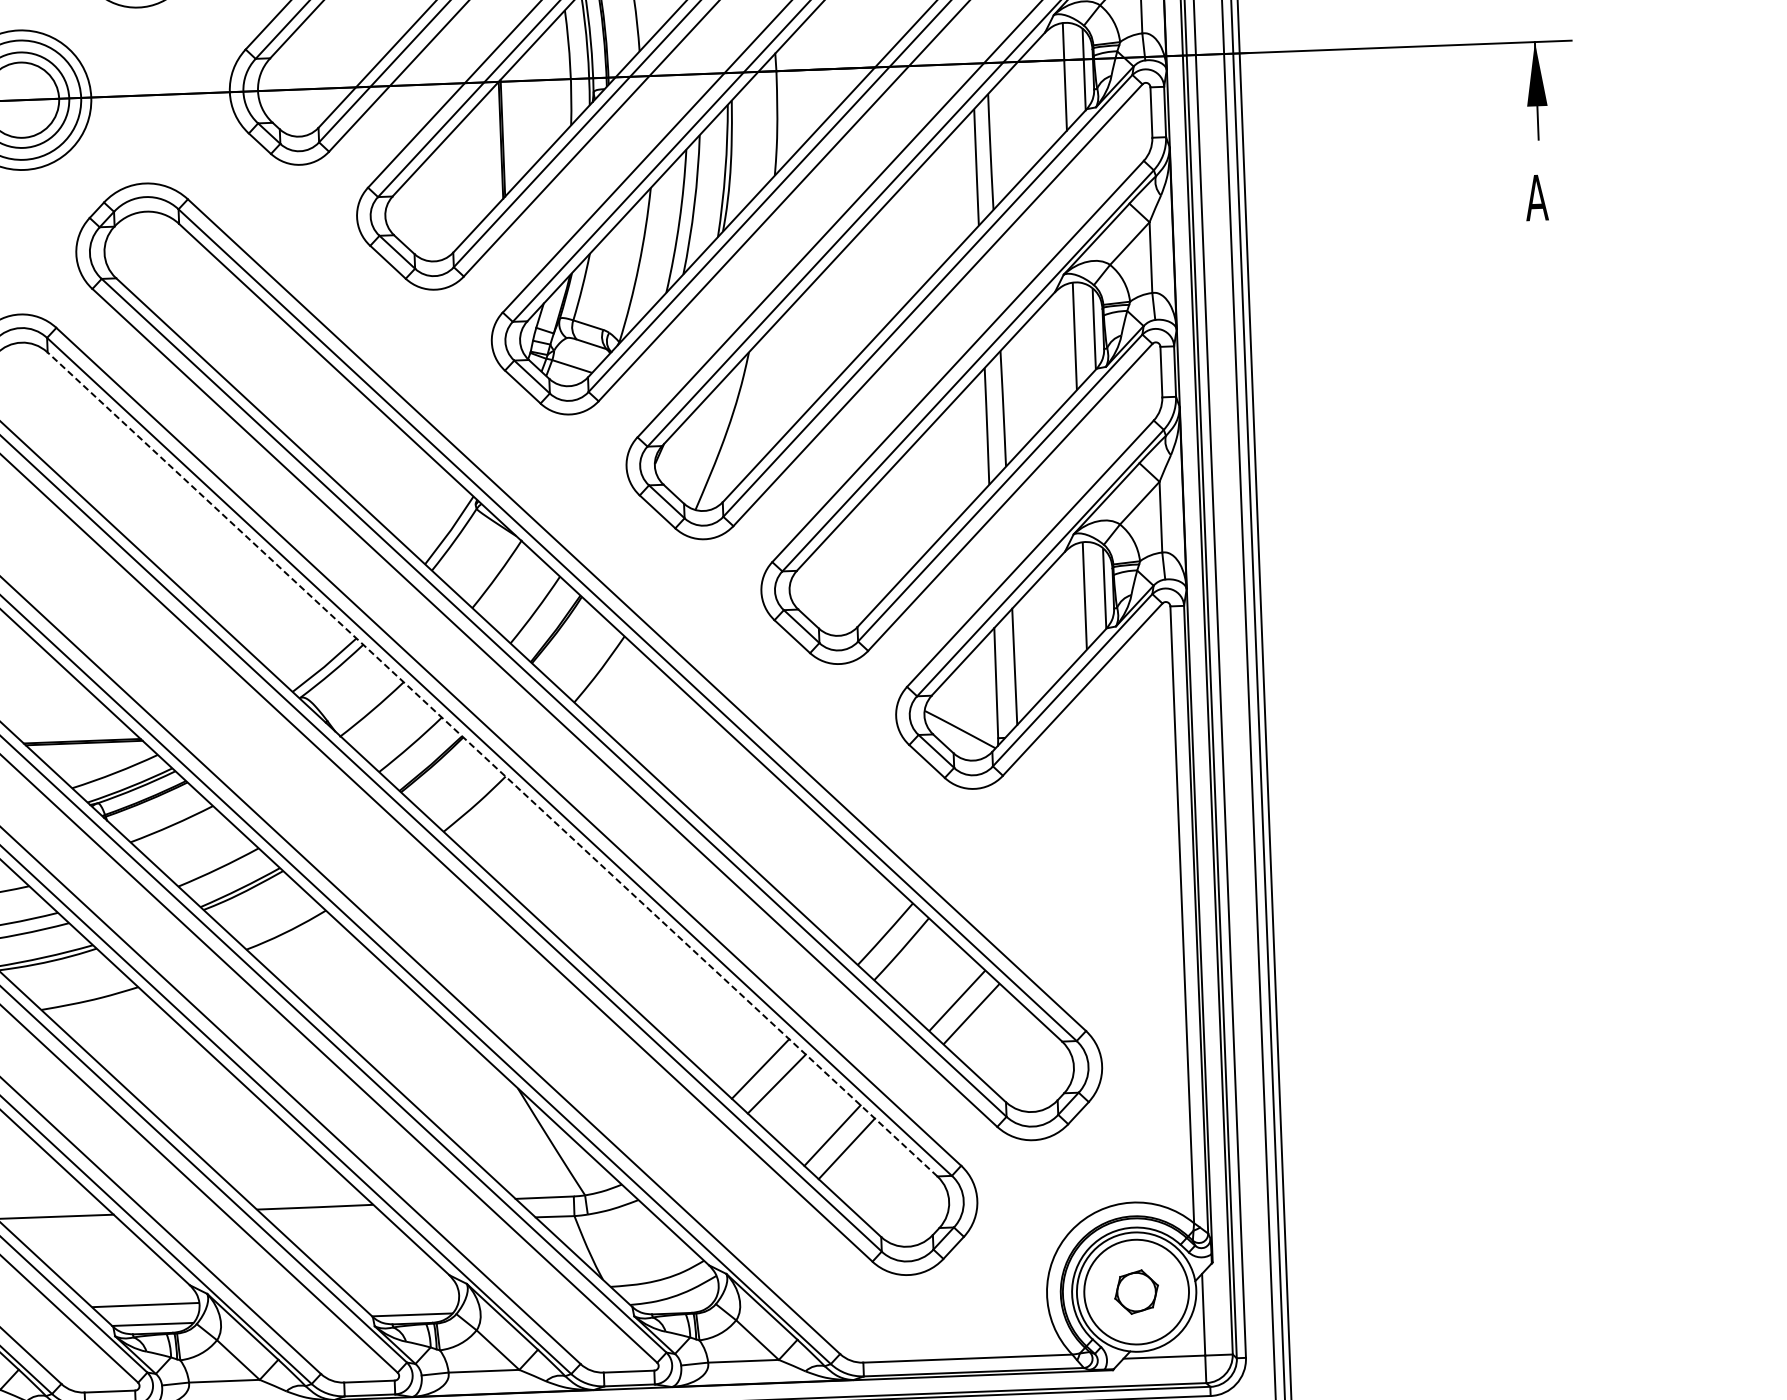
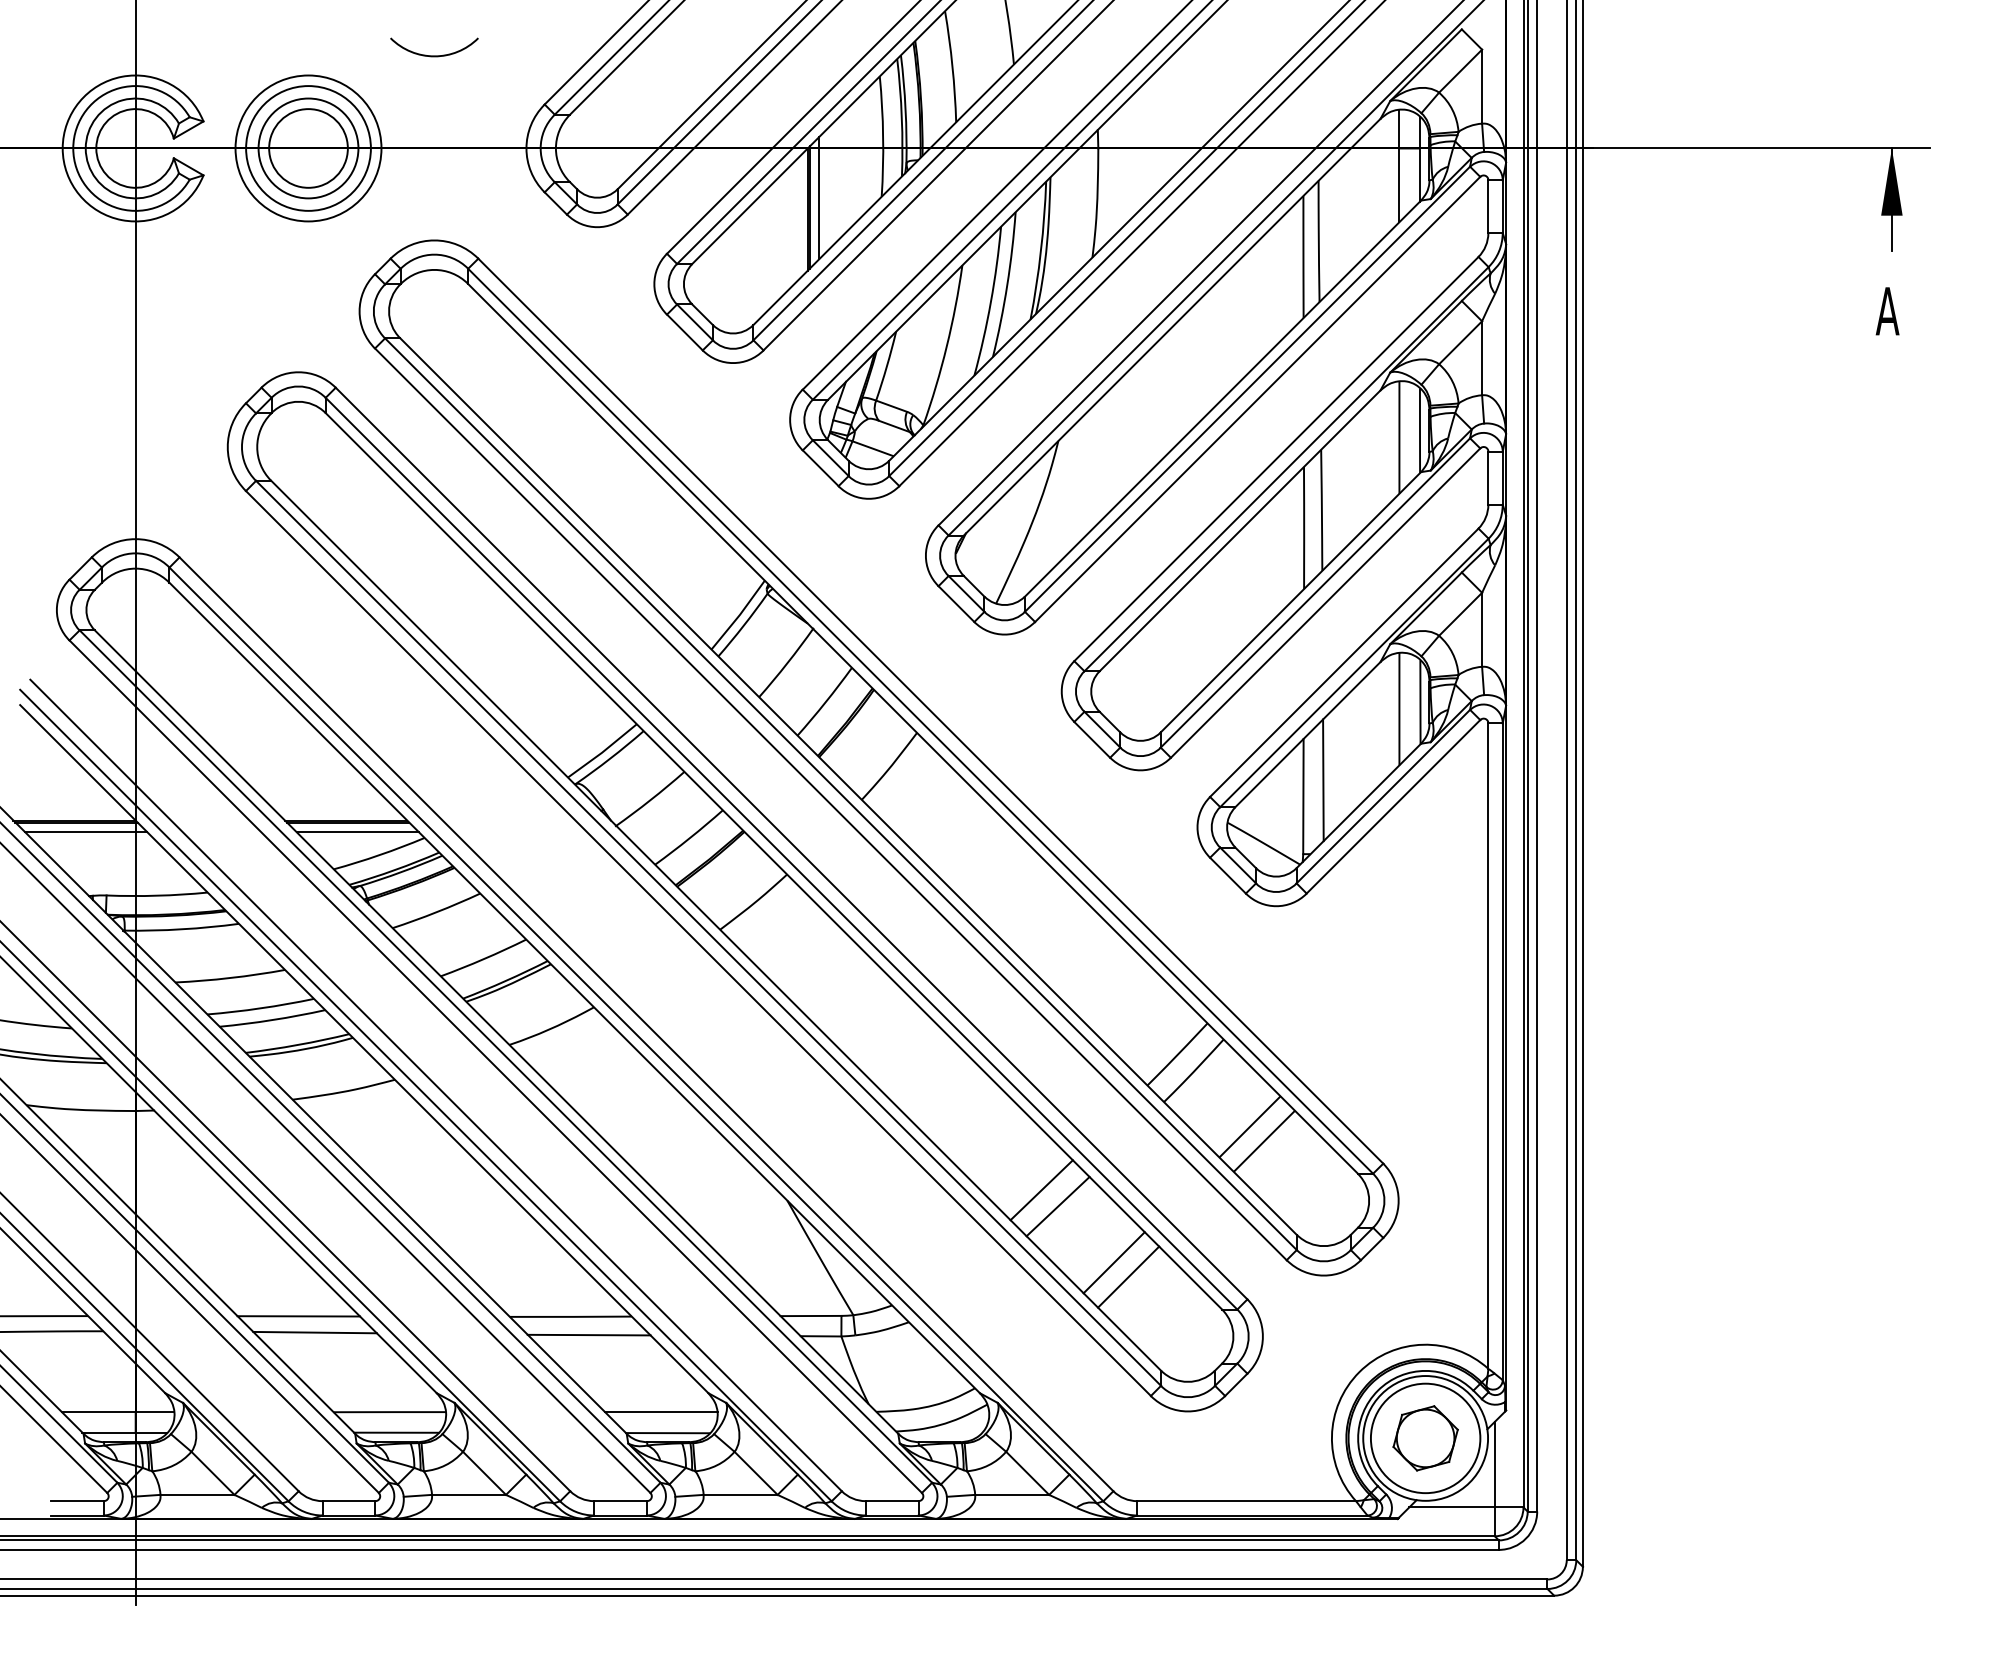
line: (511, 128) -> (819, 197), added
line: (93, 752) -> (357, 832), added
line: (492, 764) -> (773, 861), dashed -> solid
line: (332, 1223) -> (588, 1334), added
line: (70, 1231) -> (314, 1332), added
part: (1136, 1292) -> (1425, 1438), size x1.43
line: (405, 1295) -> (661, 1412), added

